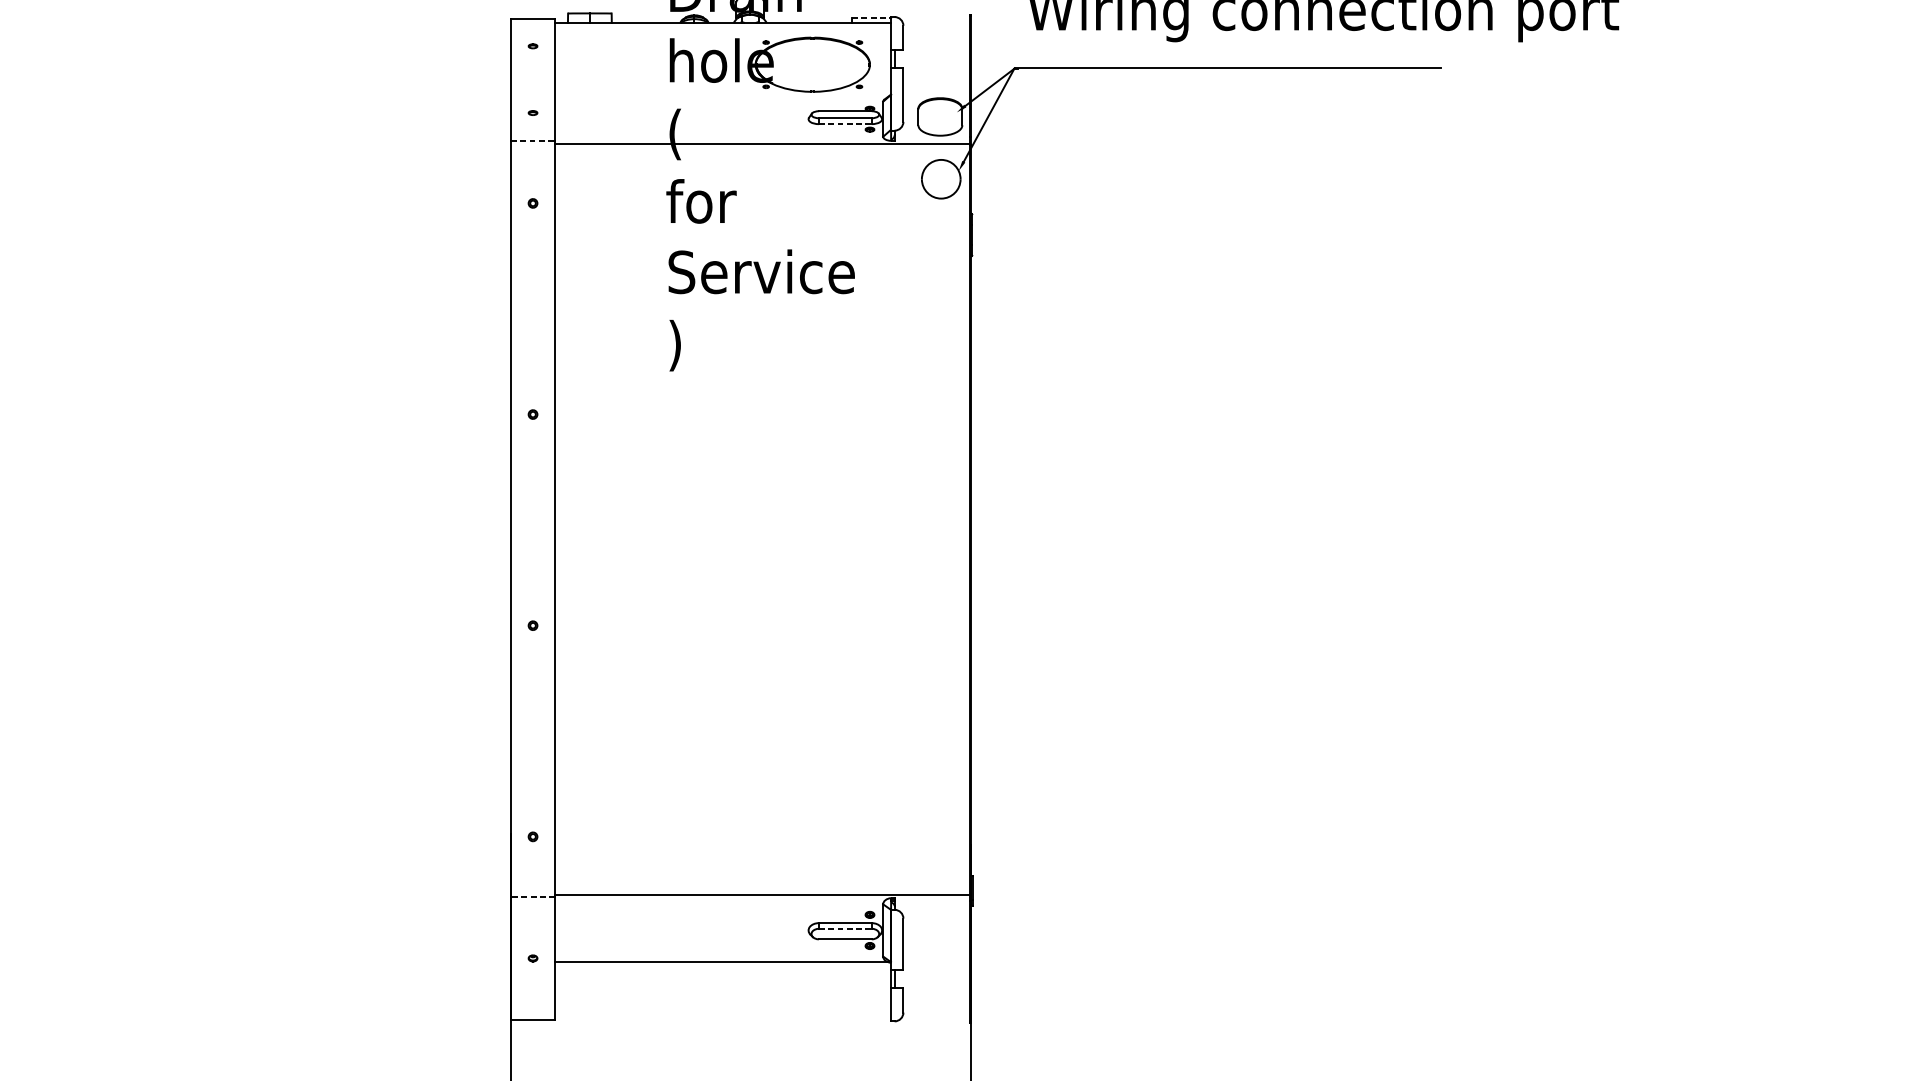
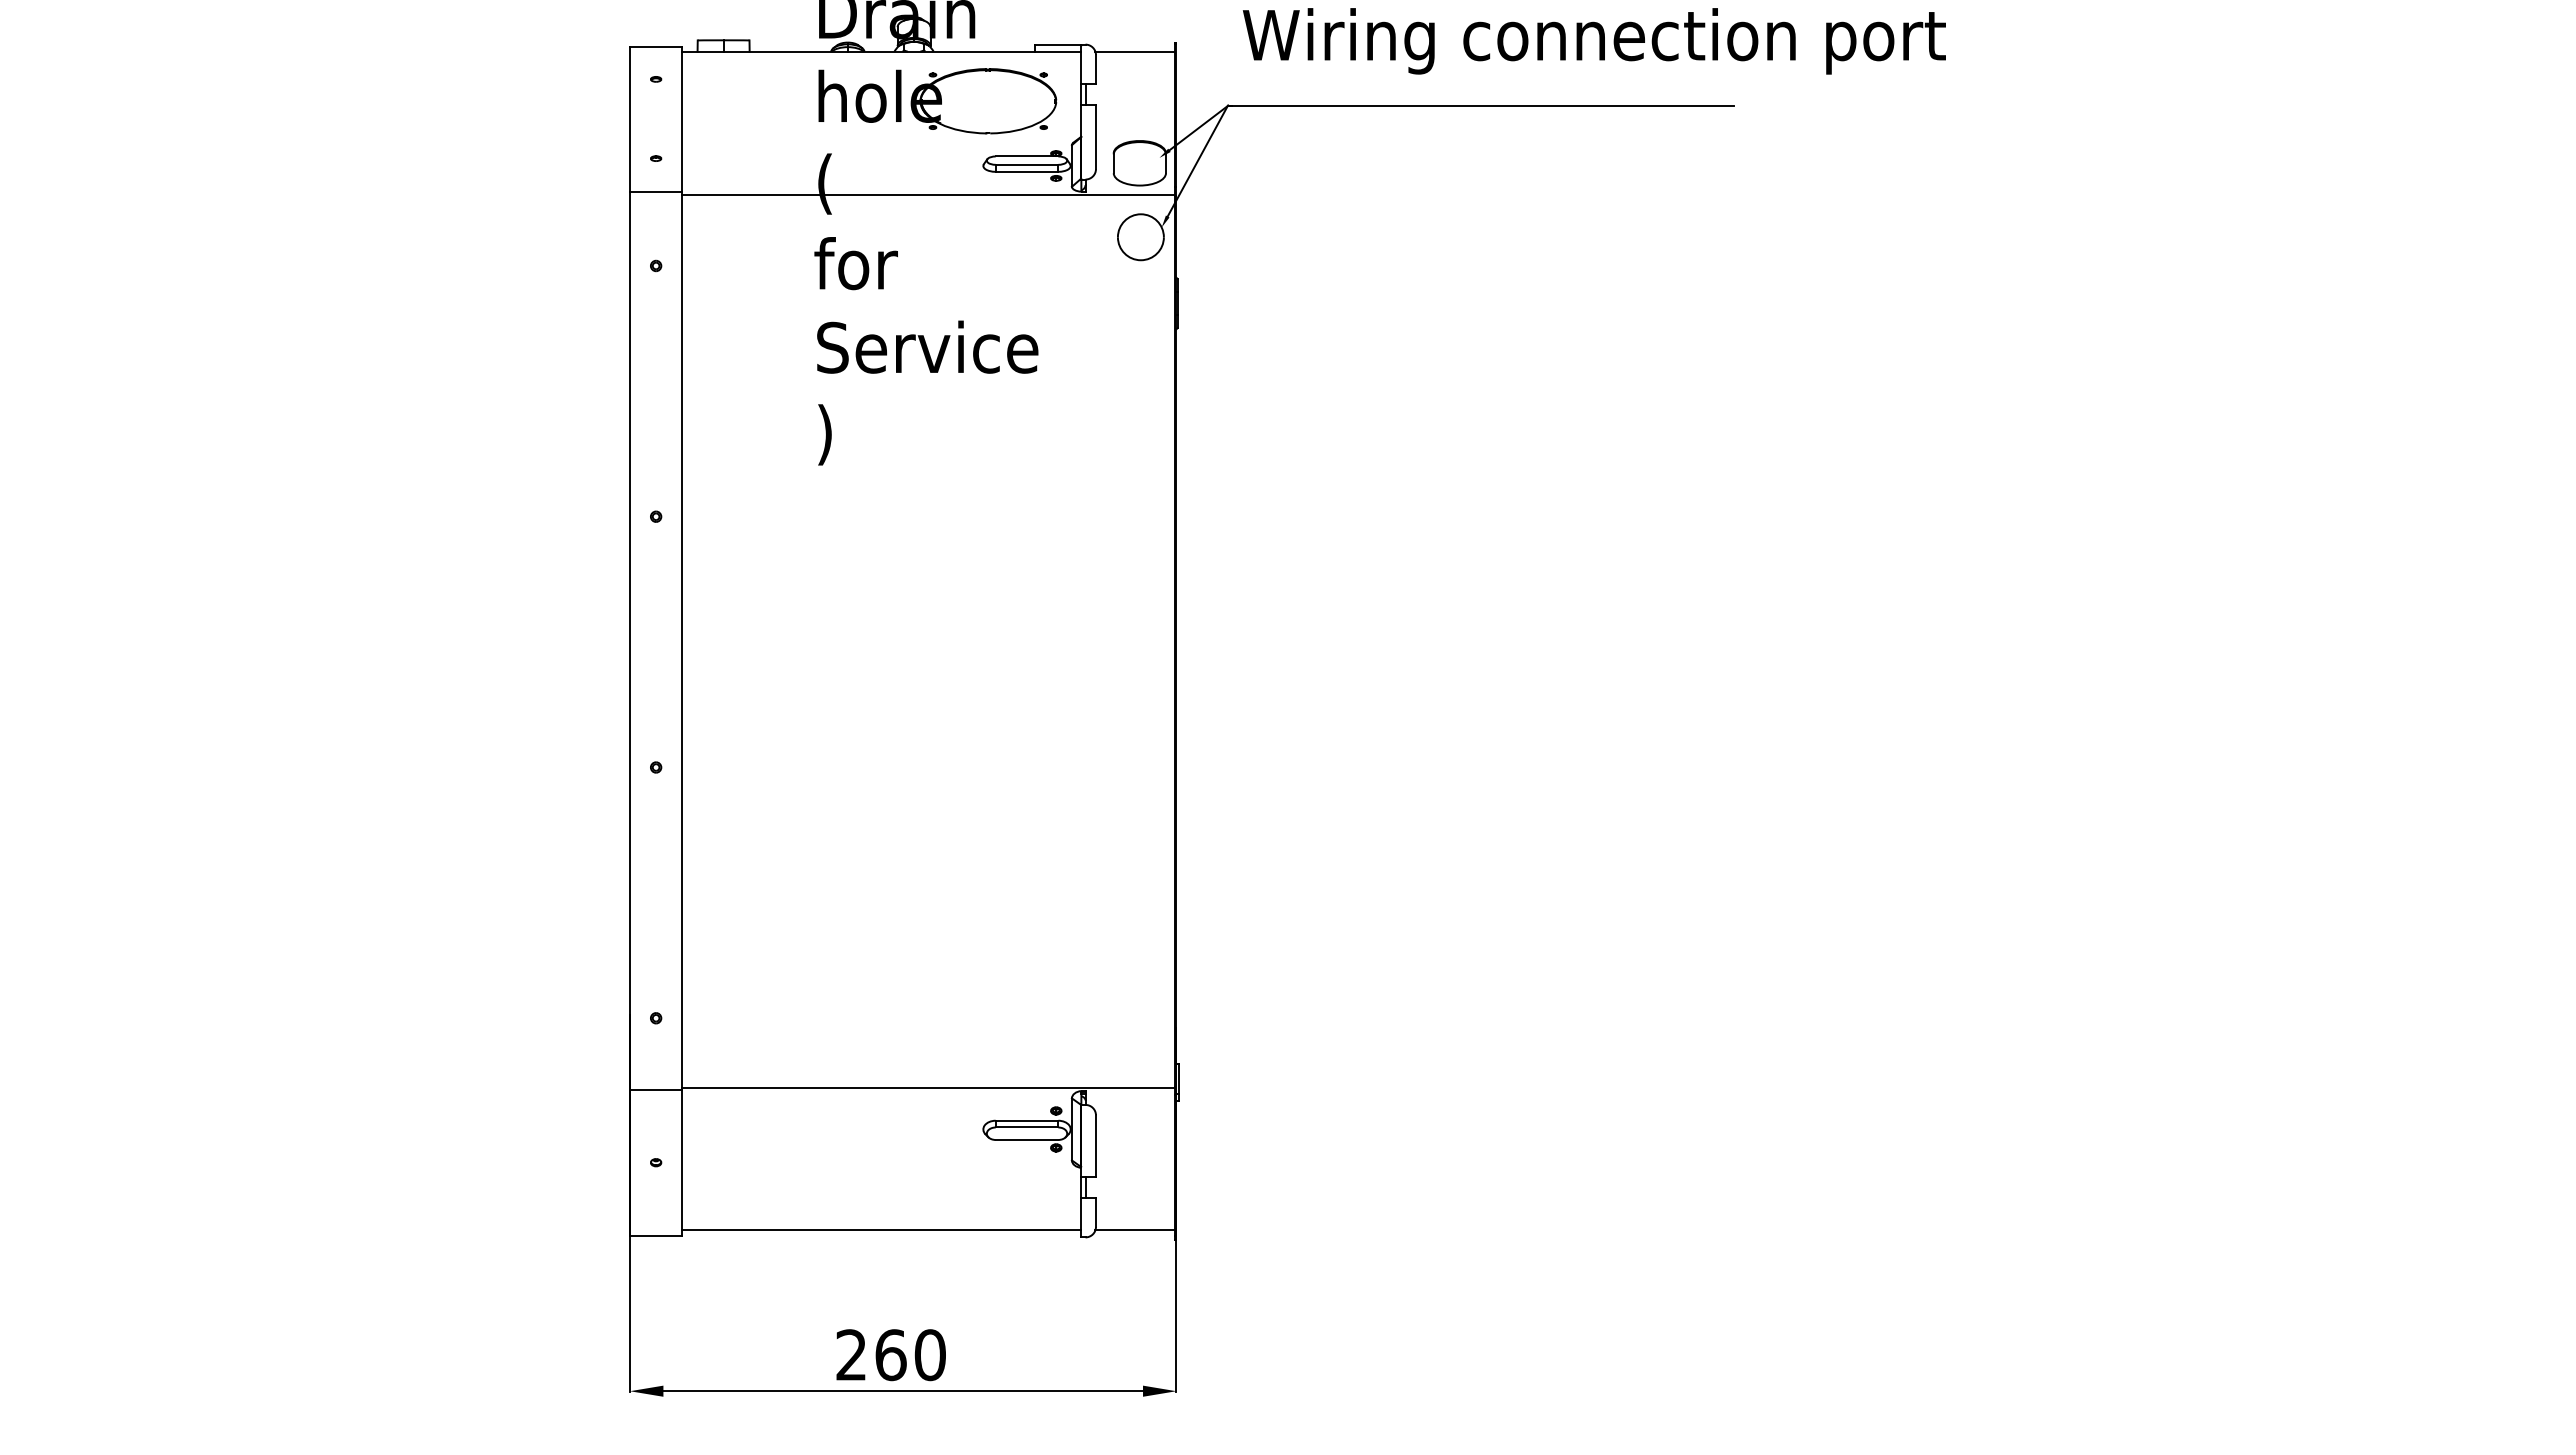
line: (871, 17) -> (1058, 45), dashed -> solid
line: (936, 22) -> (1135, 51), added
line: (845, 123) -> (1027, 171), dashed -> solid
line: (533, 141) -> (656, 192), dashed -> solid
line: (532, 896) -> (655, 1089), dashed -> solid
line: (845, 928) -> (1027, 1127), dashed -> solid
line: (722, 962) -> (881, 1230), moved
line: (936, 1015) -> (1135, 1230), added

